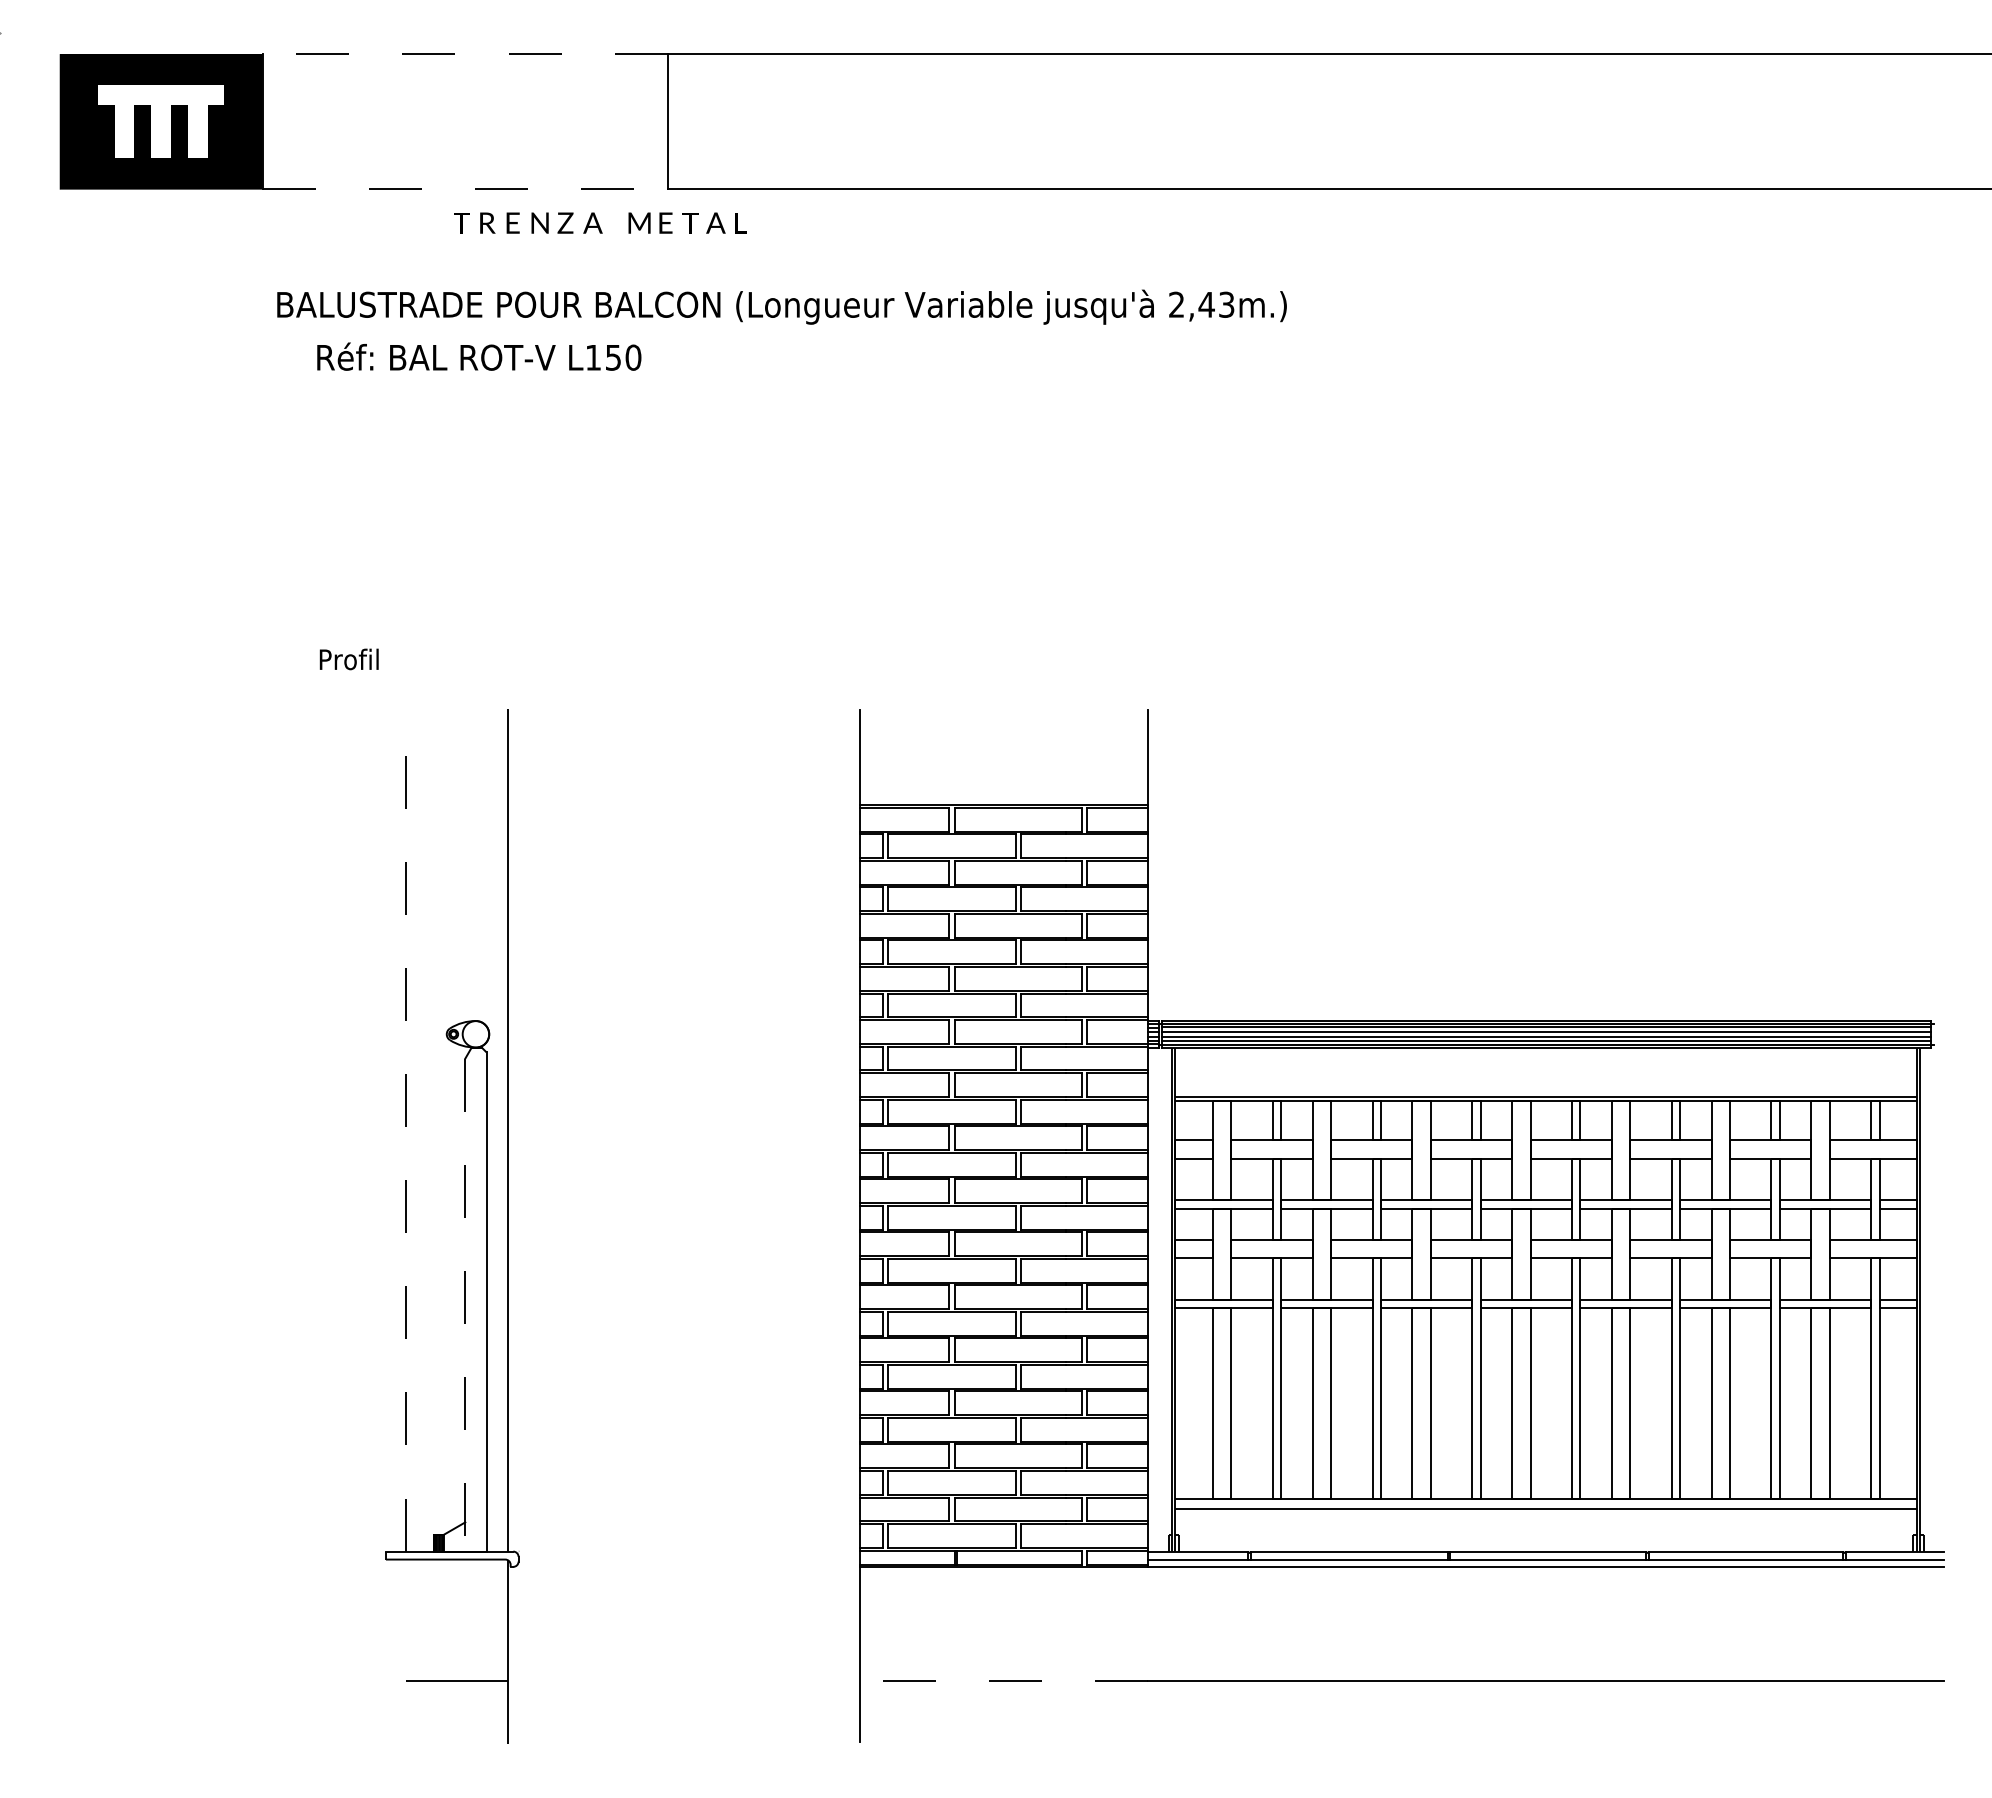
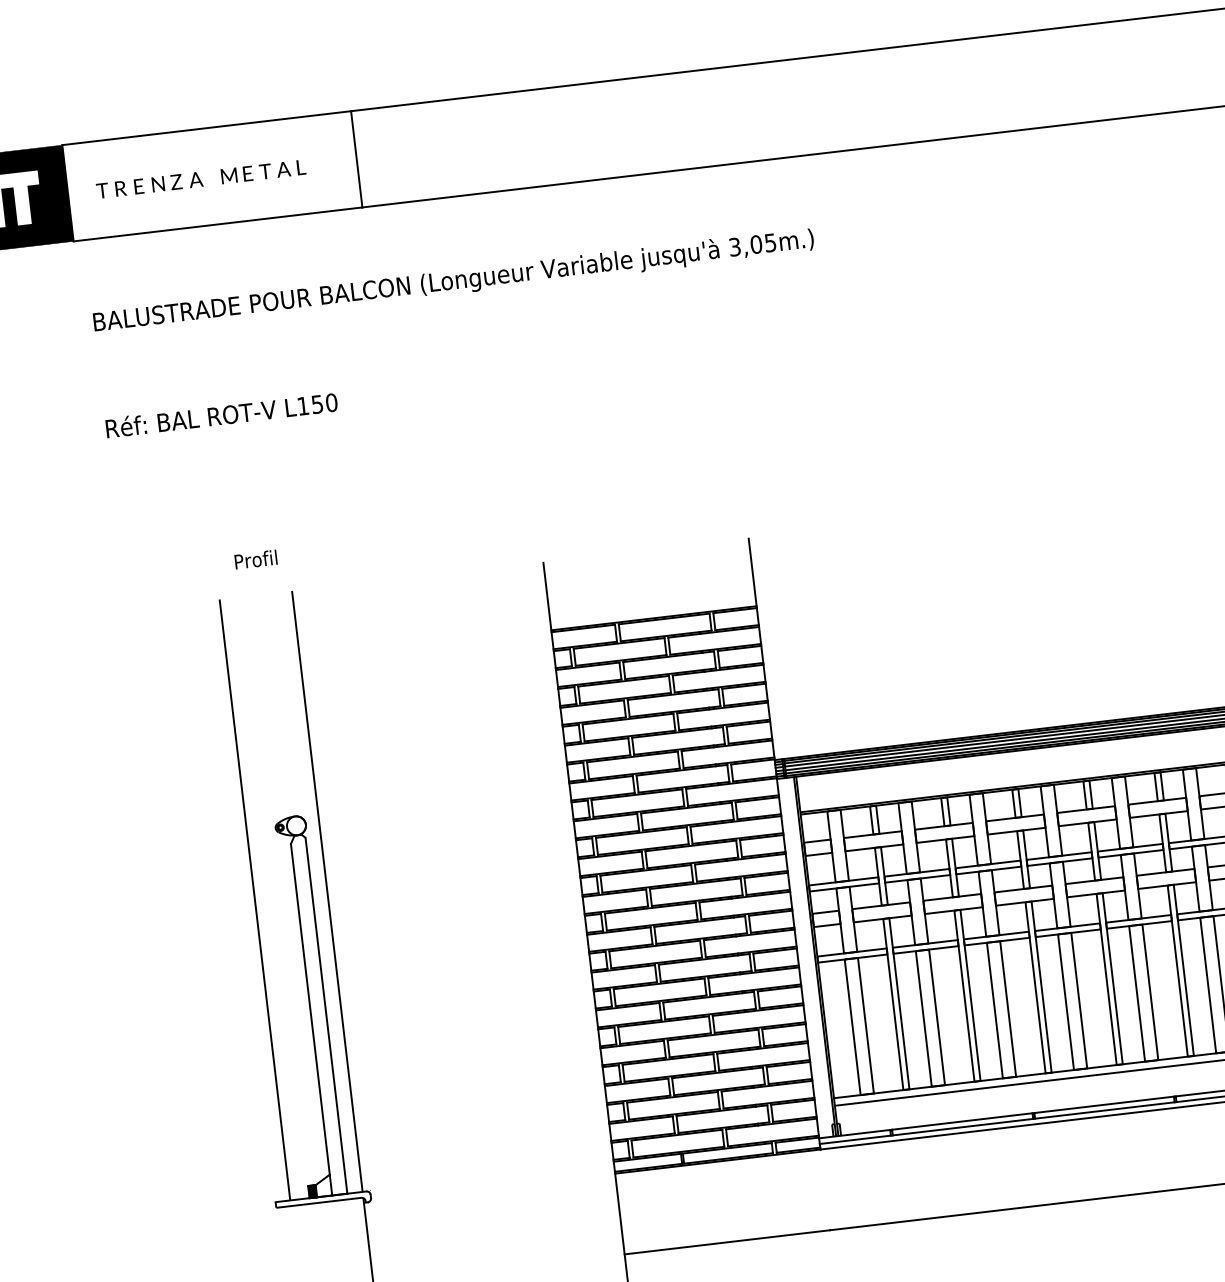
line: (465, 54) -> (206, 128), dashed -> solid
line: (465, 189) -> (218, 224), dashed -> solid
text: (600, 222) -> (201, 178), moved
text: (1201, 304) -> (752, 244), 2,43m.) -> 3,05m.)
text: (479, 356) -> (221, 414), moved
text: (348, 659) -> (255, 559), moved
line: (406, 1129) -> (254, 899), dashed -> solid
line: (465, 1305) -> (311, 1020), dashed -> solid
line: (1004, 1680) -> (727, 1242), dashed -> solid

